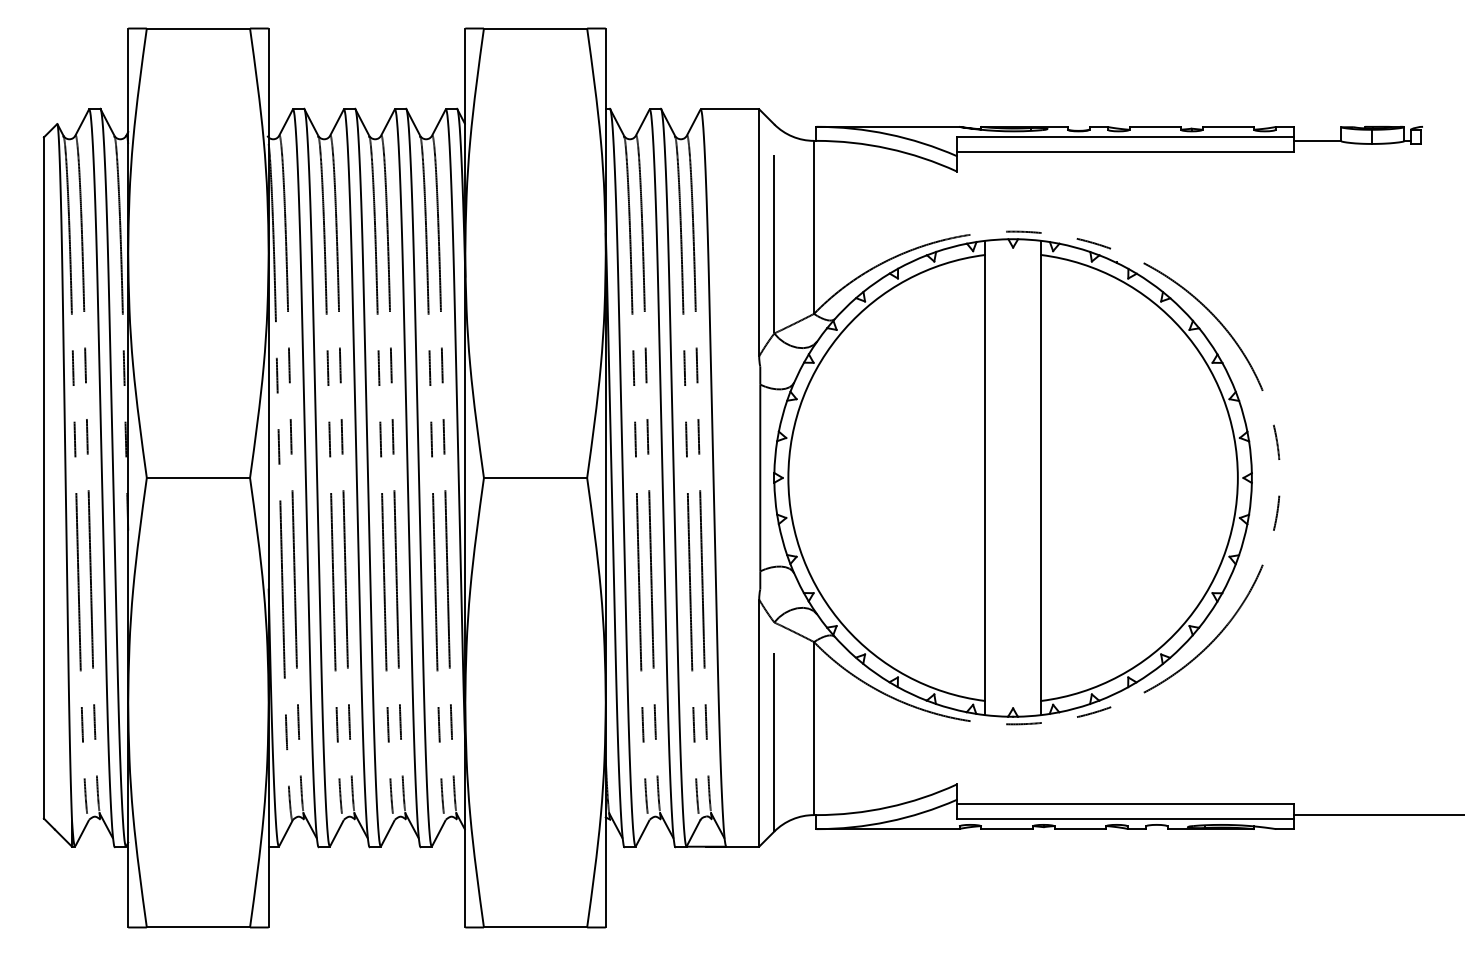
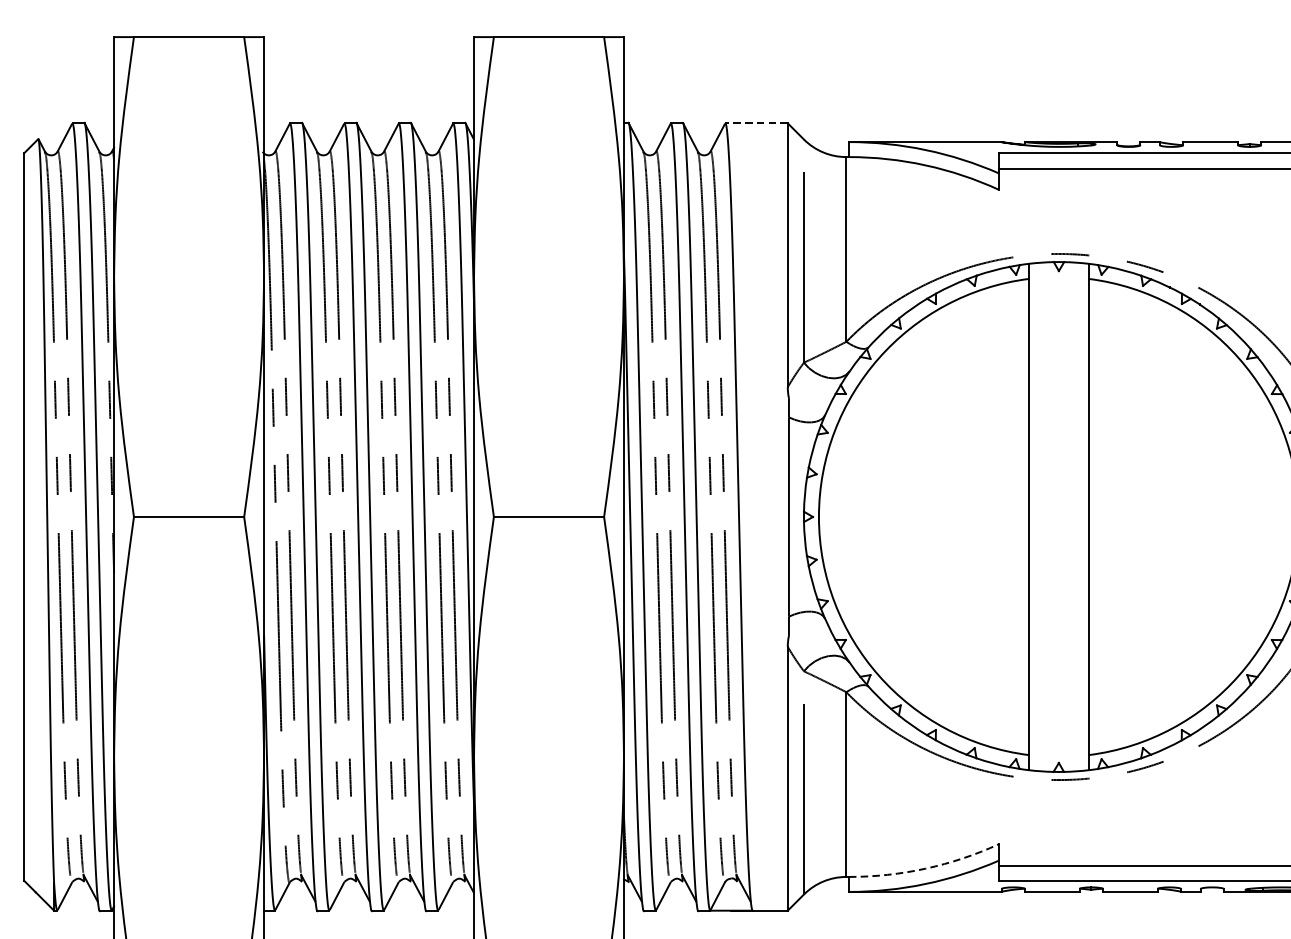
line: (729, 109) -> (756, 123), solid -> dashed
arc: (888, 807) -> (925, 868), solid -> dashed

